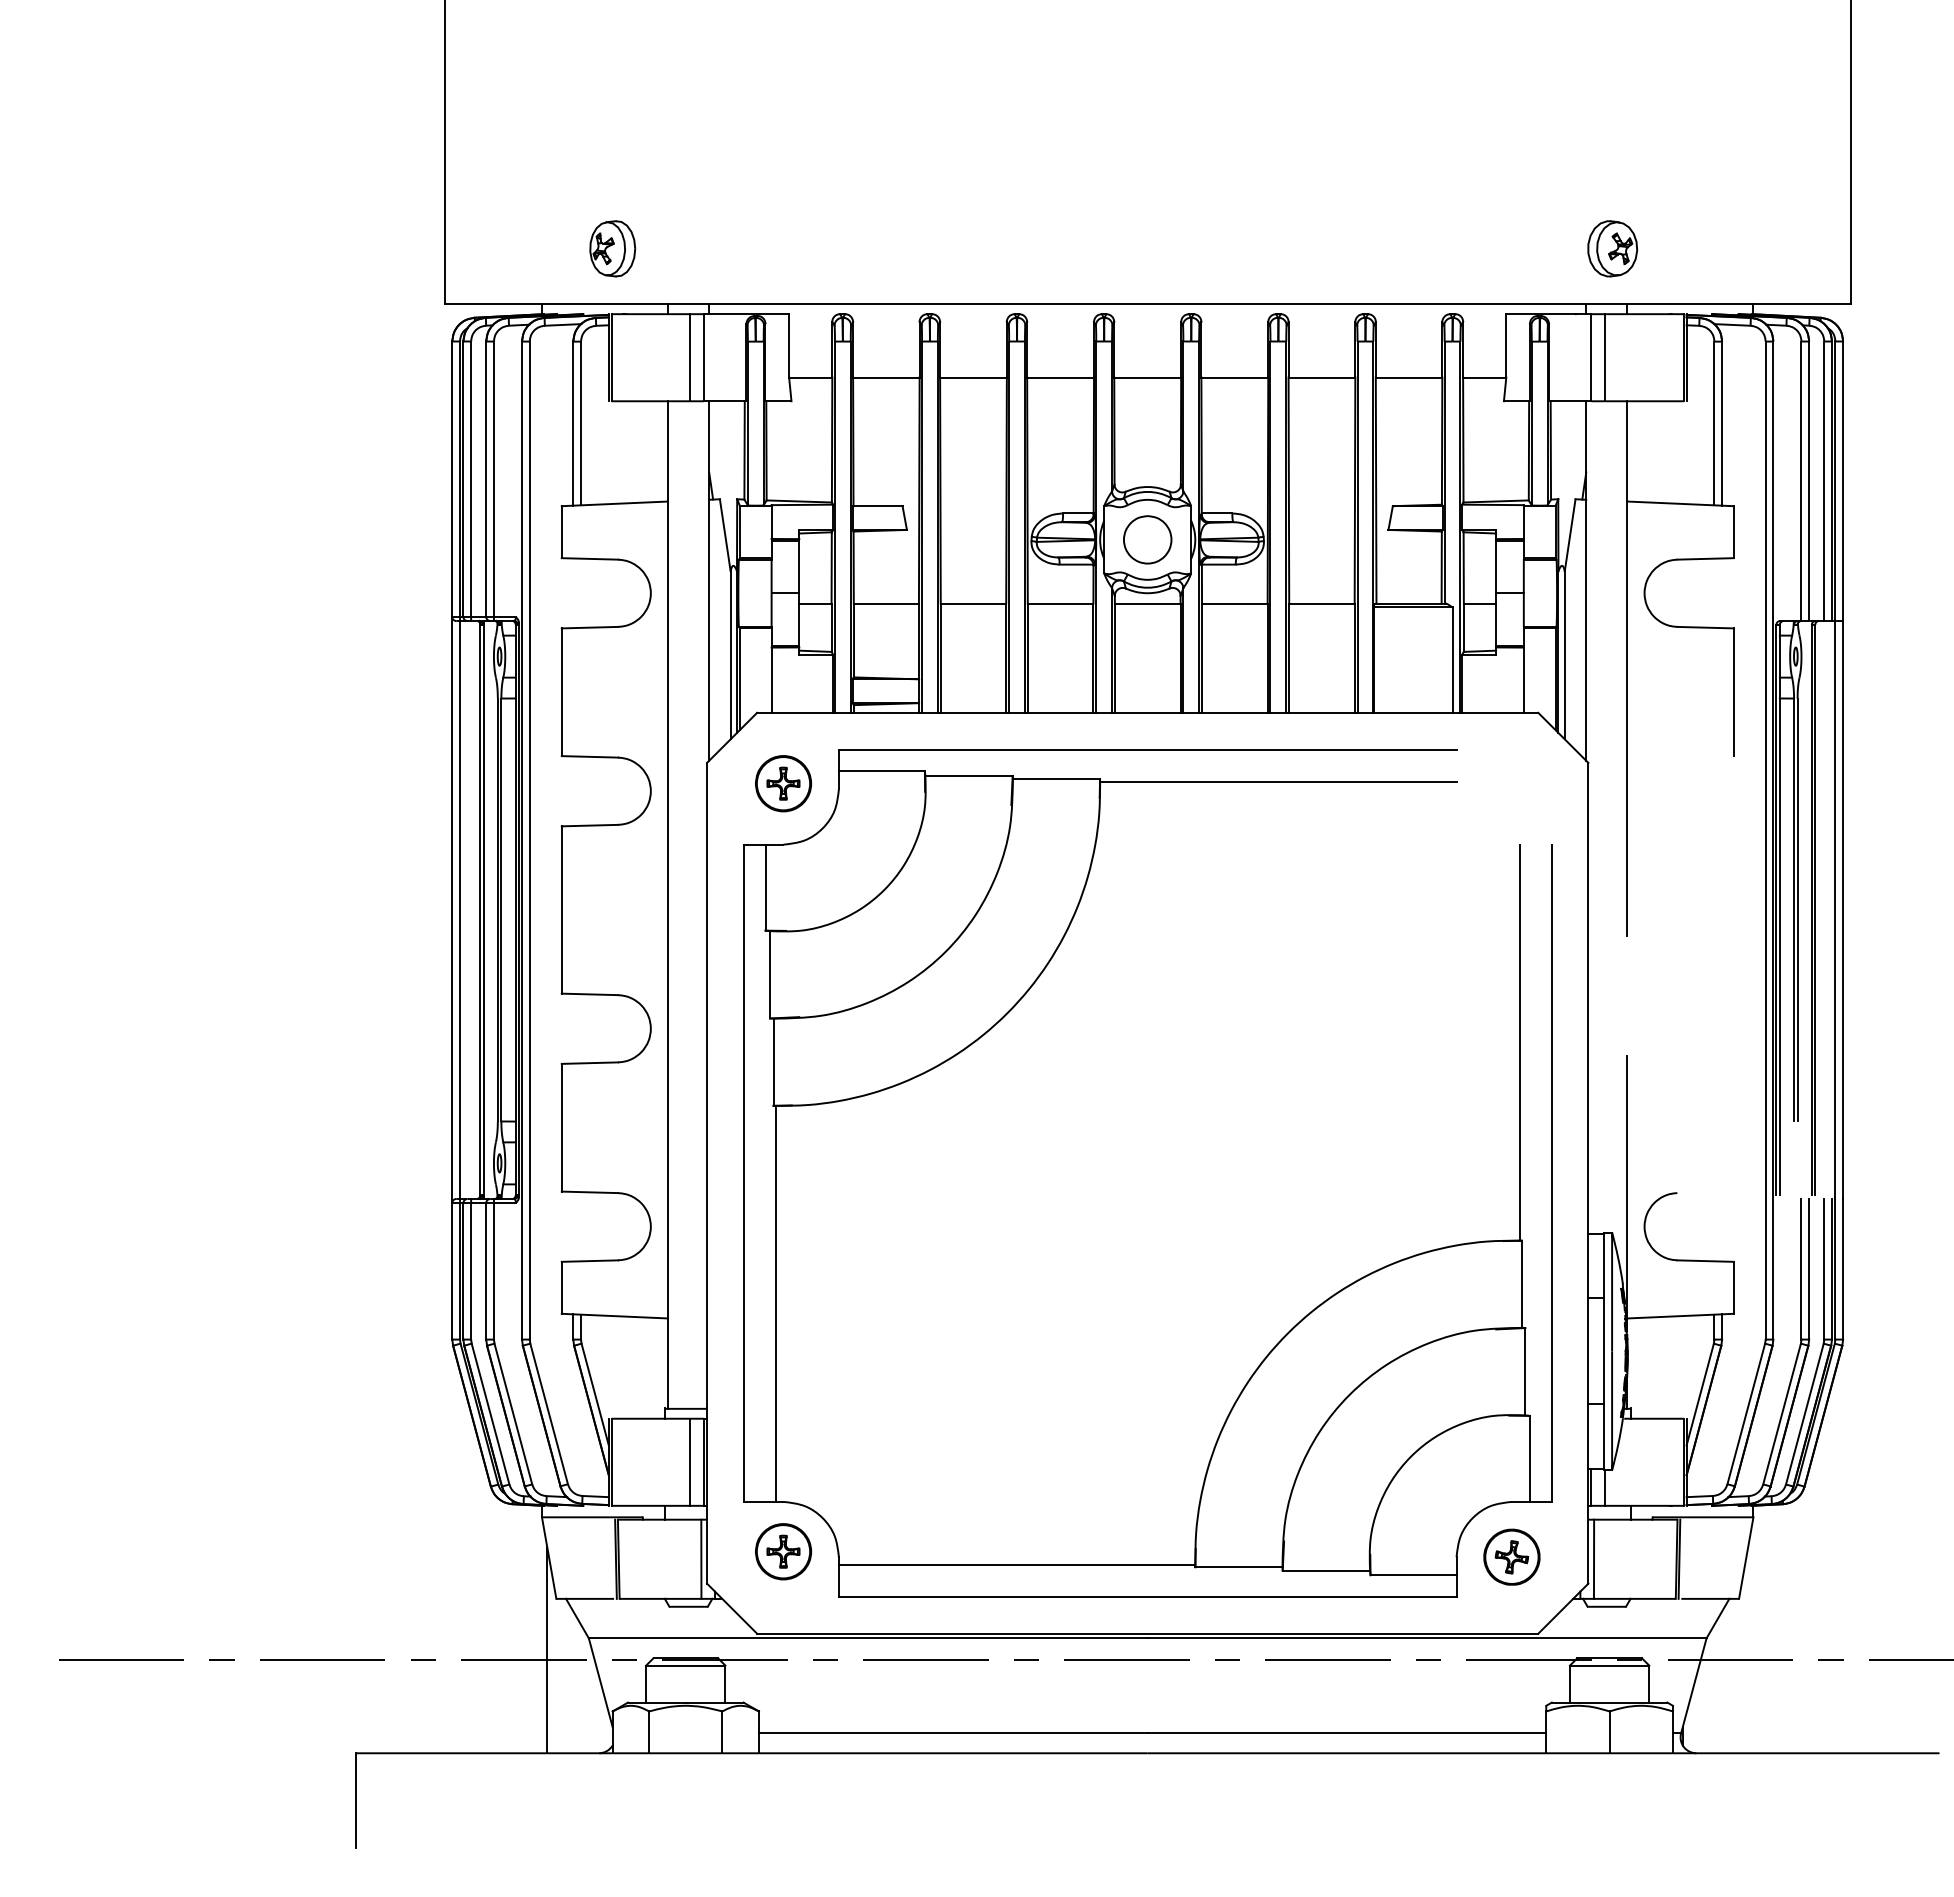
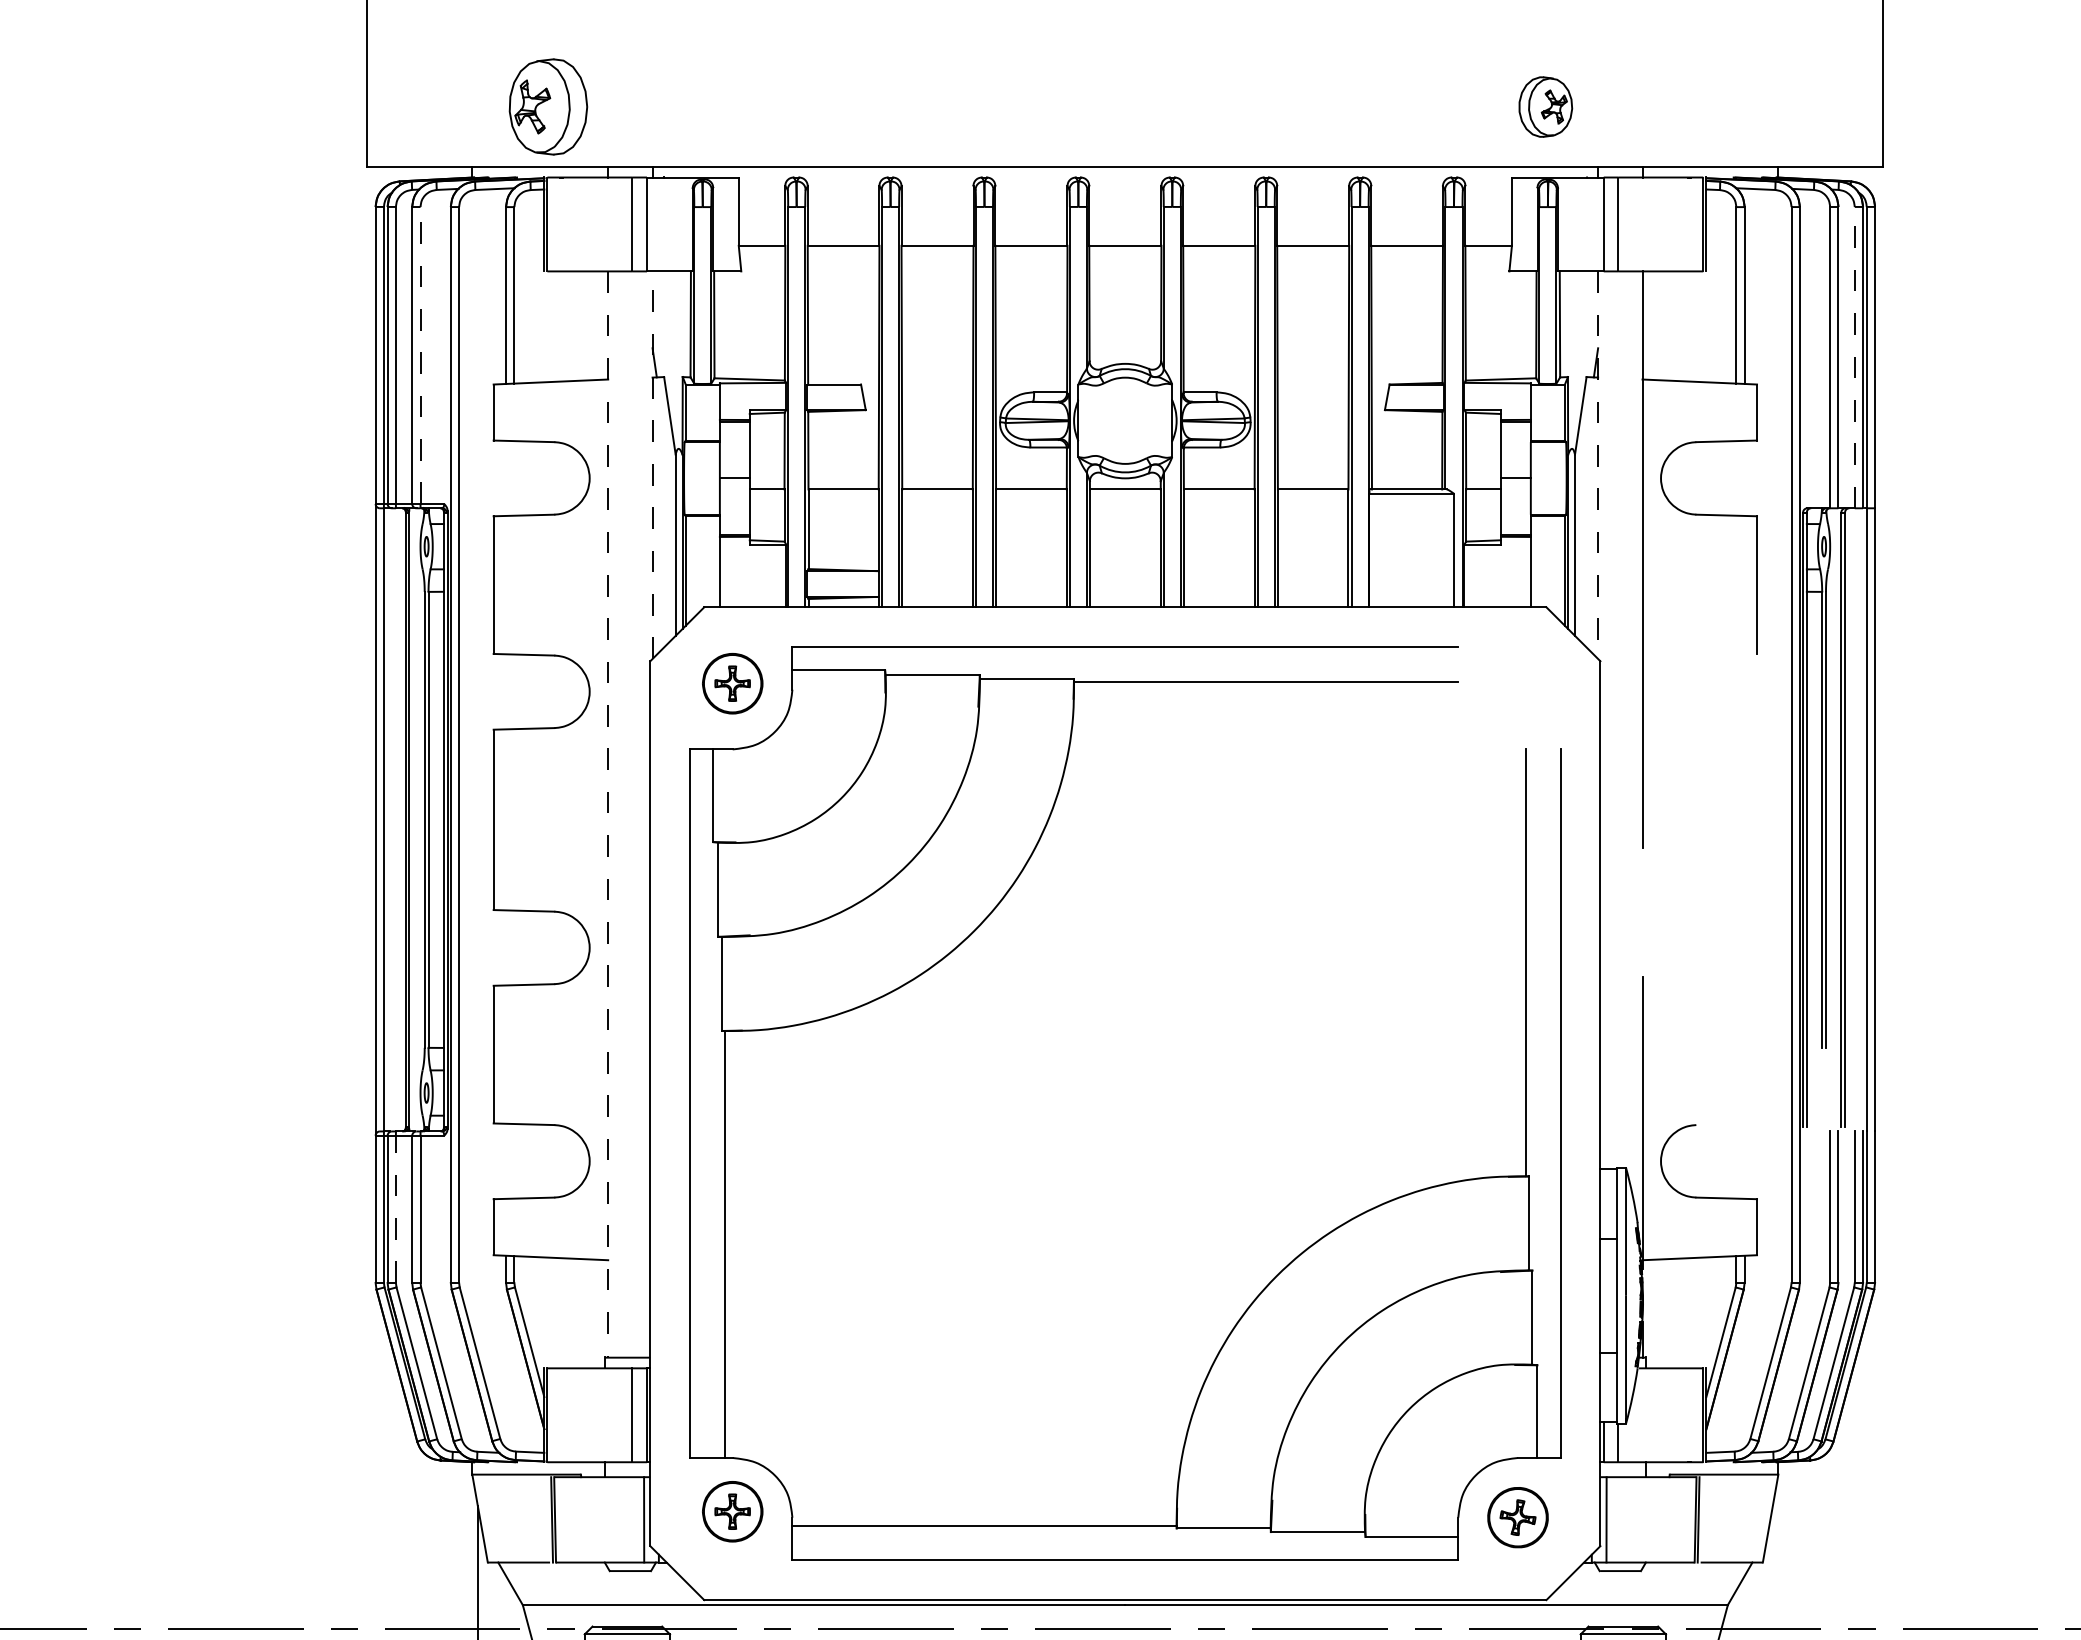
part: (612, 248) -> (548, 106), size x1.6
part: (1612, 248) -> (1545, 106), moved
line: (493, 479) -> (420, 355), solid -> dashed
line: (1824, 481) -> (1854, 357), solid -> dashed
part: (1147, 539) -> (1125, 420), removed
line: (709, 581) -> (652, 465), solid -> dashed
line: (1586, 581) -> (1598, 465), solid -> dashed
line: (668, 905) -> (608, 815), solid -> dashed
line: (471, 1270) -> (396, 1208), solid -> dashed

